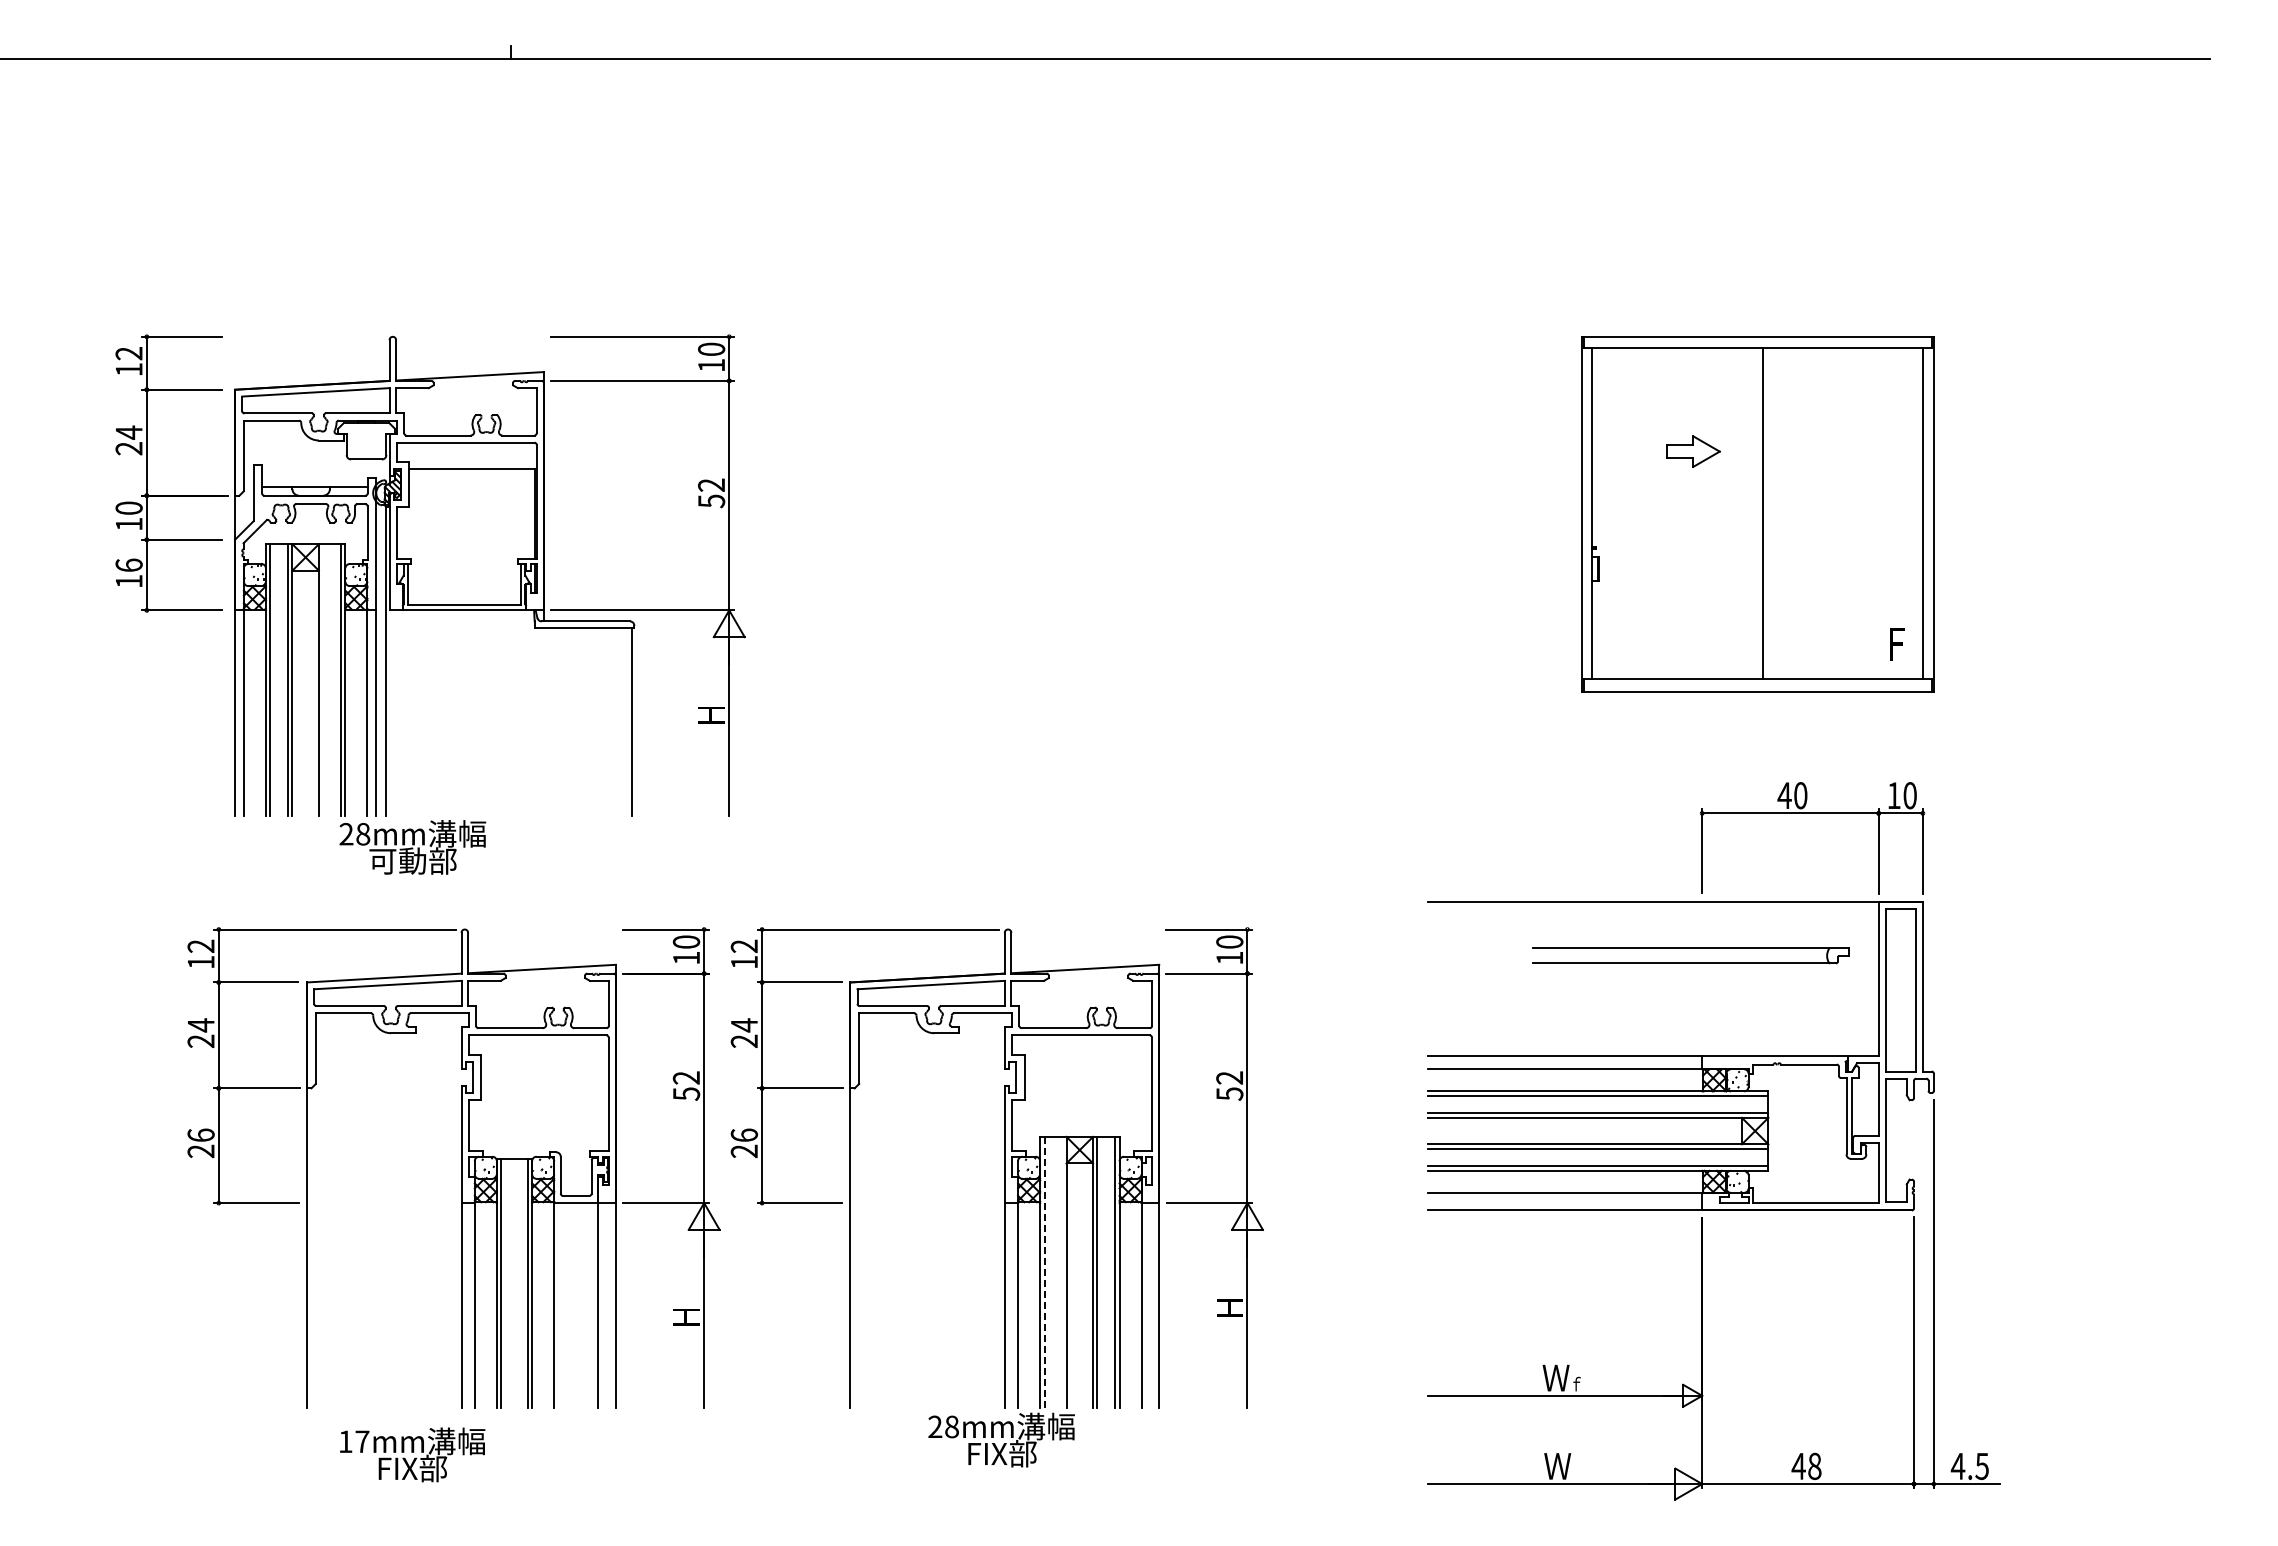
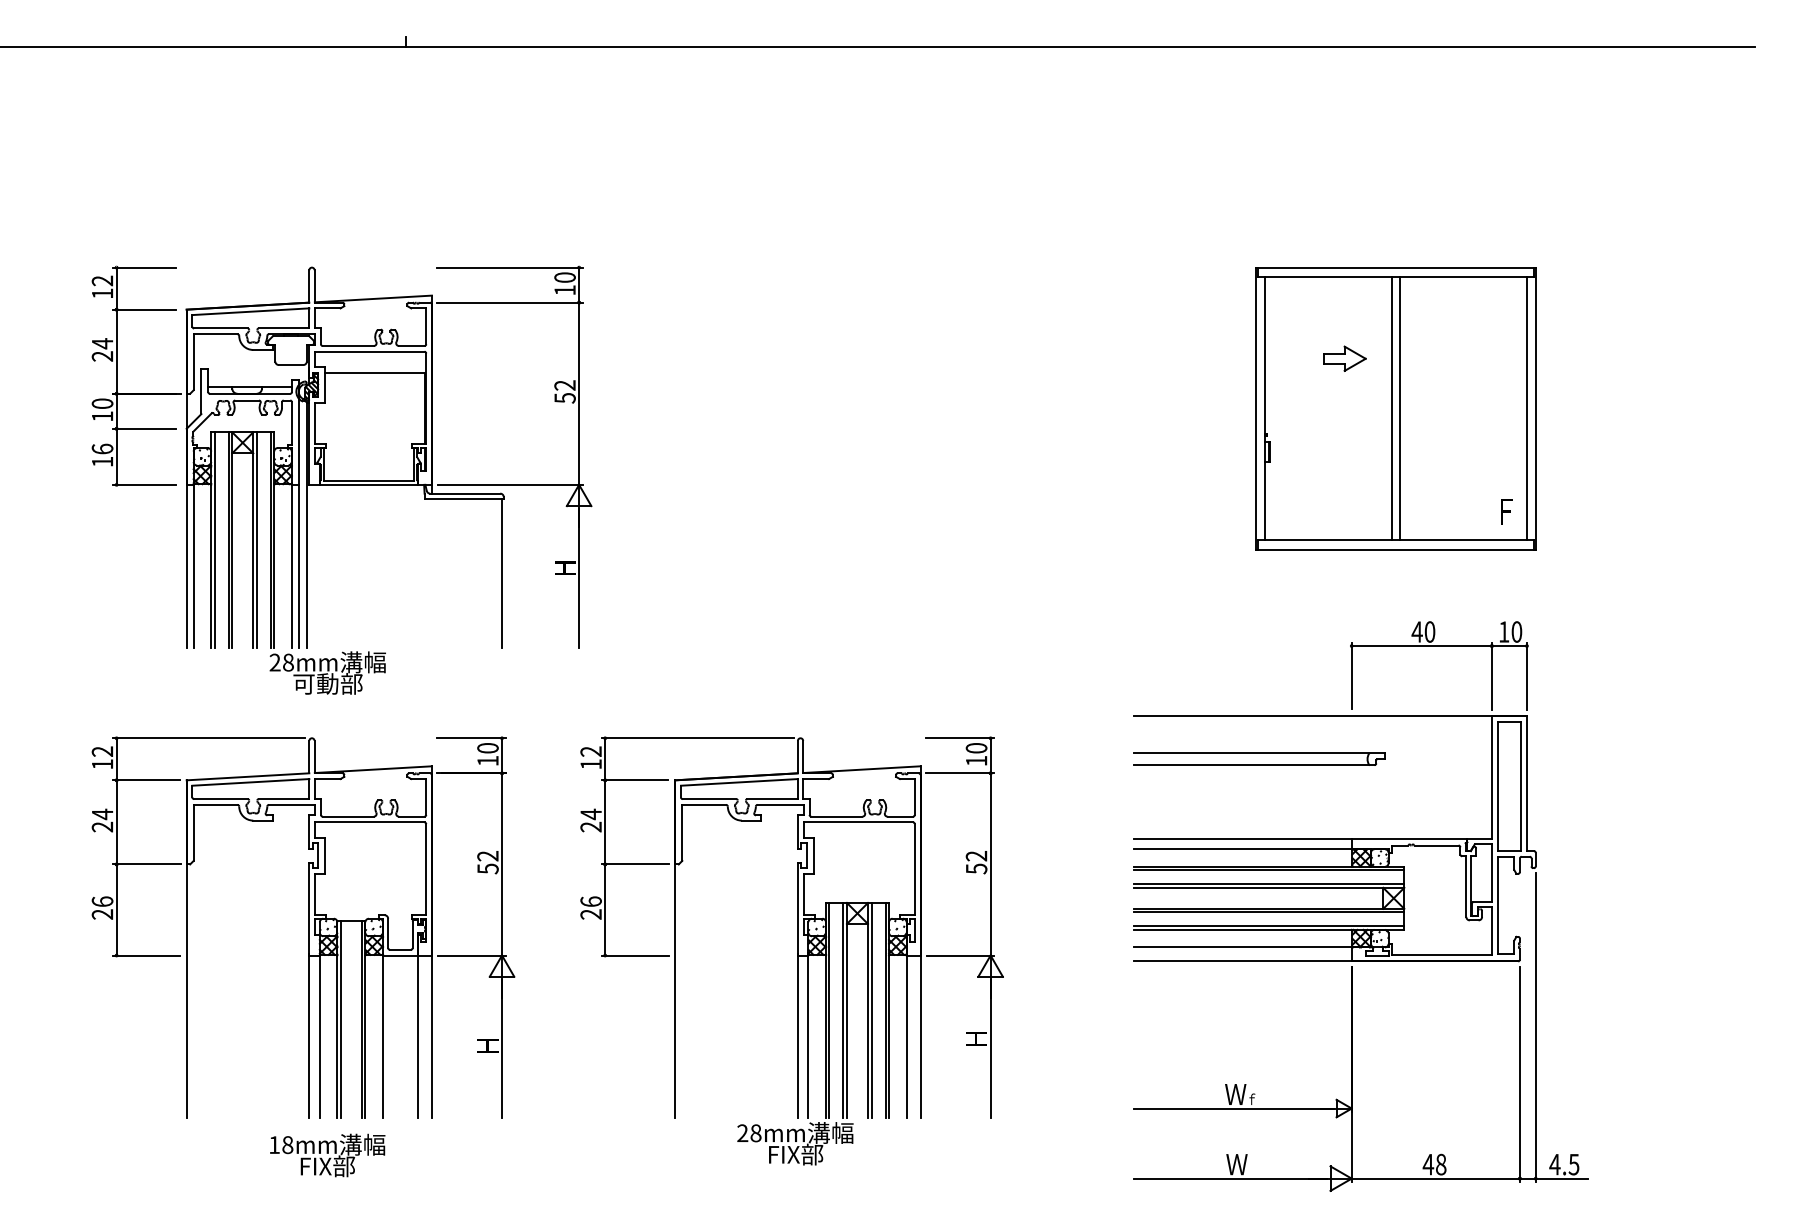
line: (1752, 513) -> (1391, 407), added
line: (323, 679) -> (256, 539), added
part: (1690, 948) -> (1259, 753), moved
part: (461, 1167) -> (309, 927), moved
line: (1044, 1272) -> (829, 1010), dashed -> solid
line: (1062, 1272) -> (843, 1010), added
text: (362, 1441) -> (287, 1144), 17mm -> 18mm

